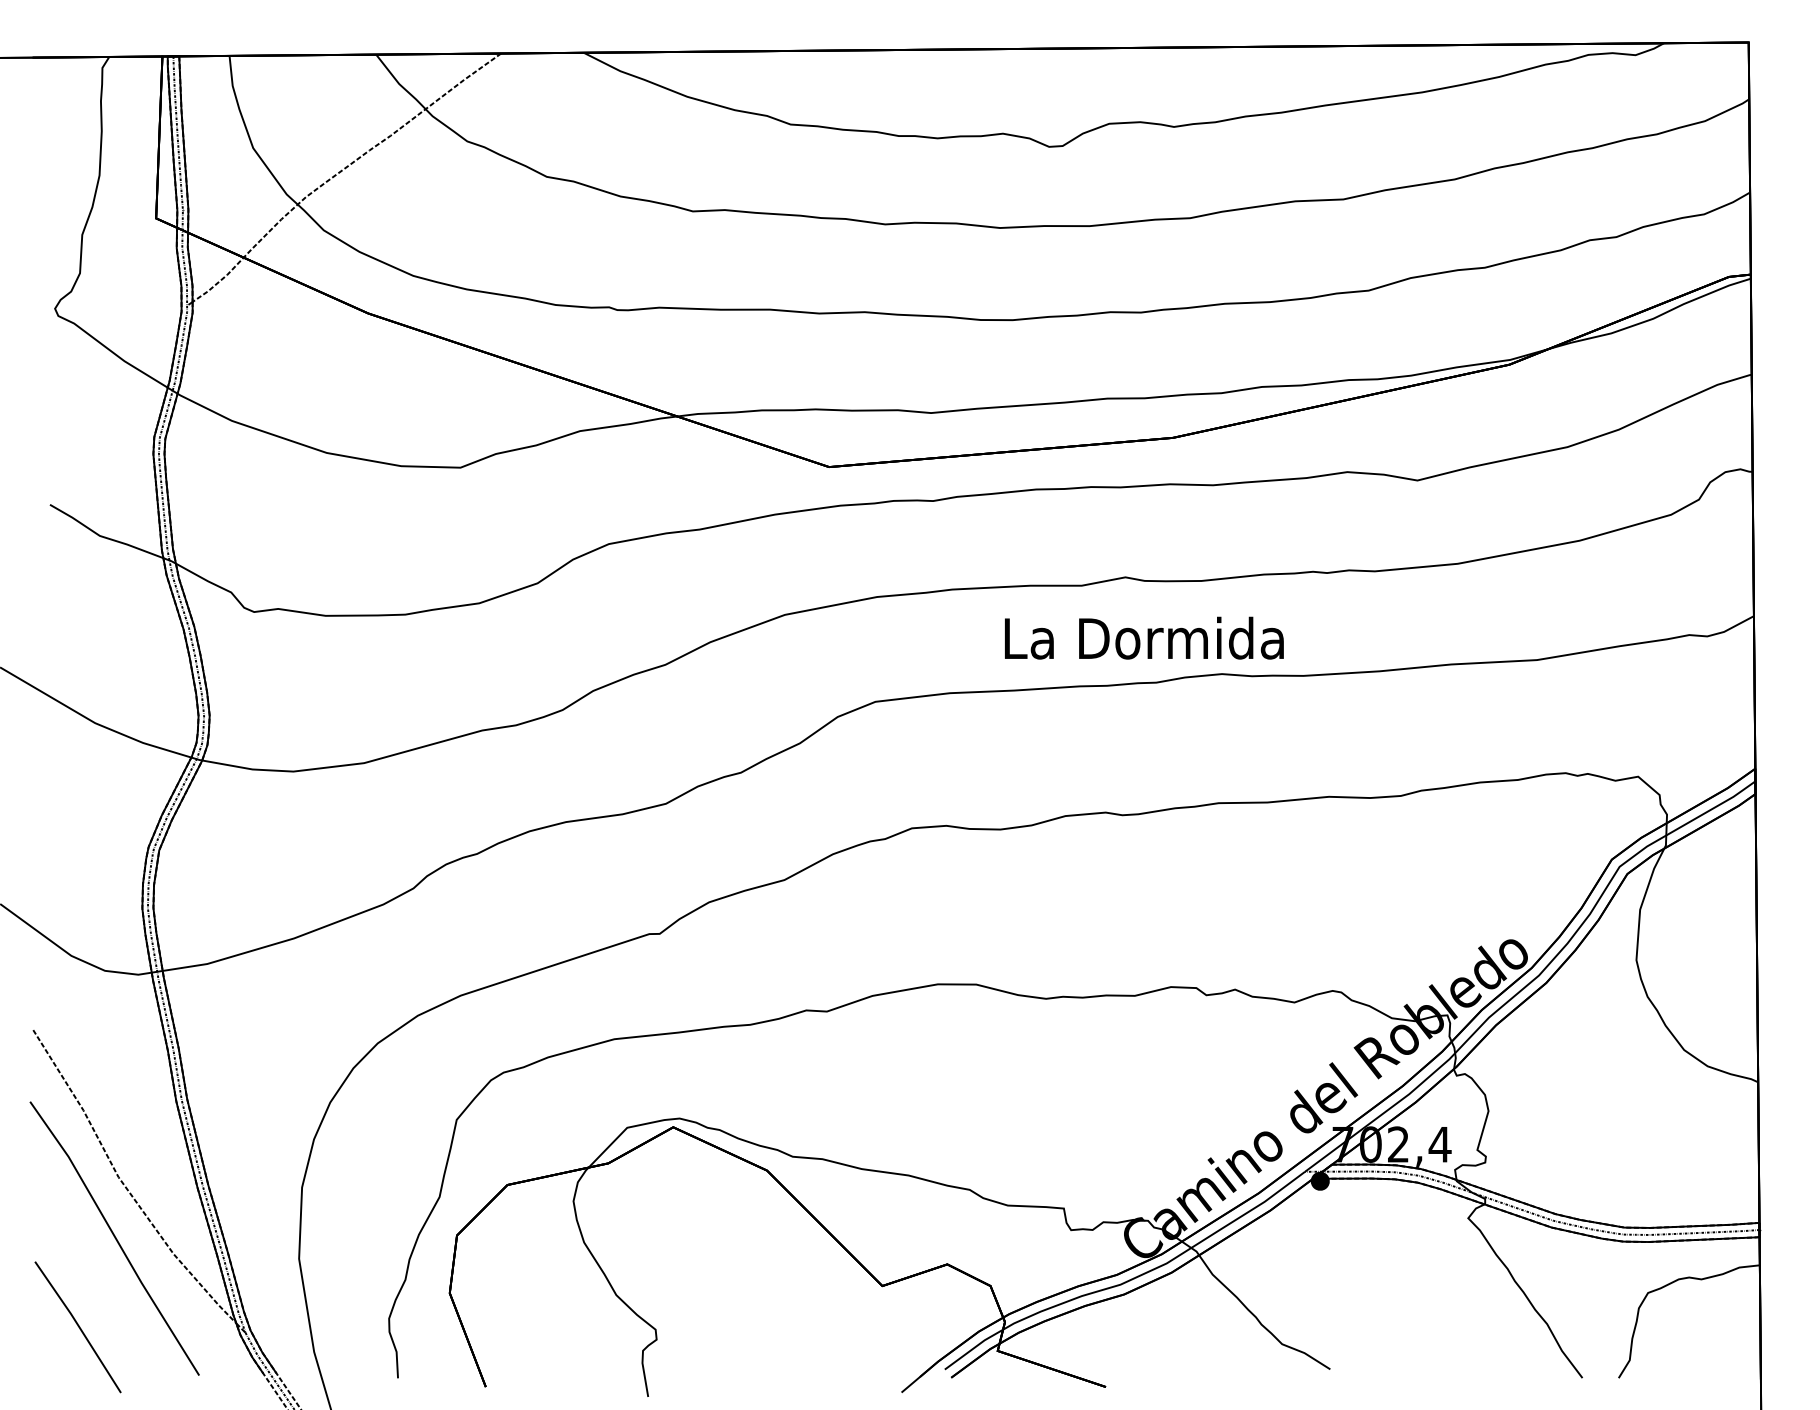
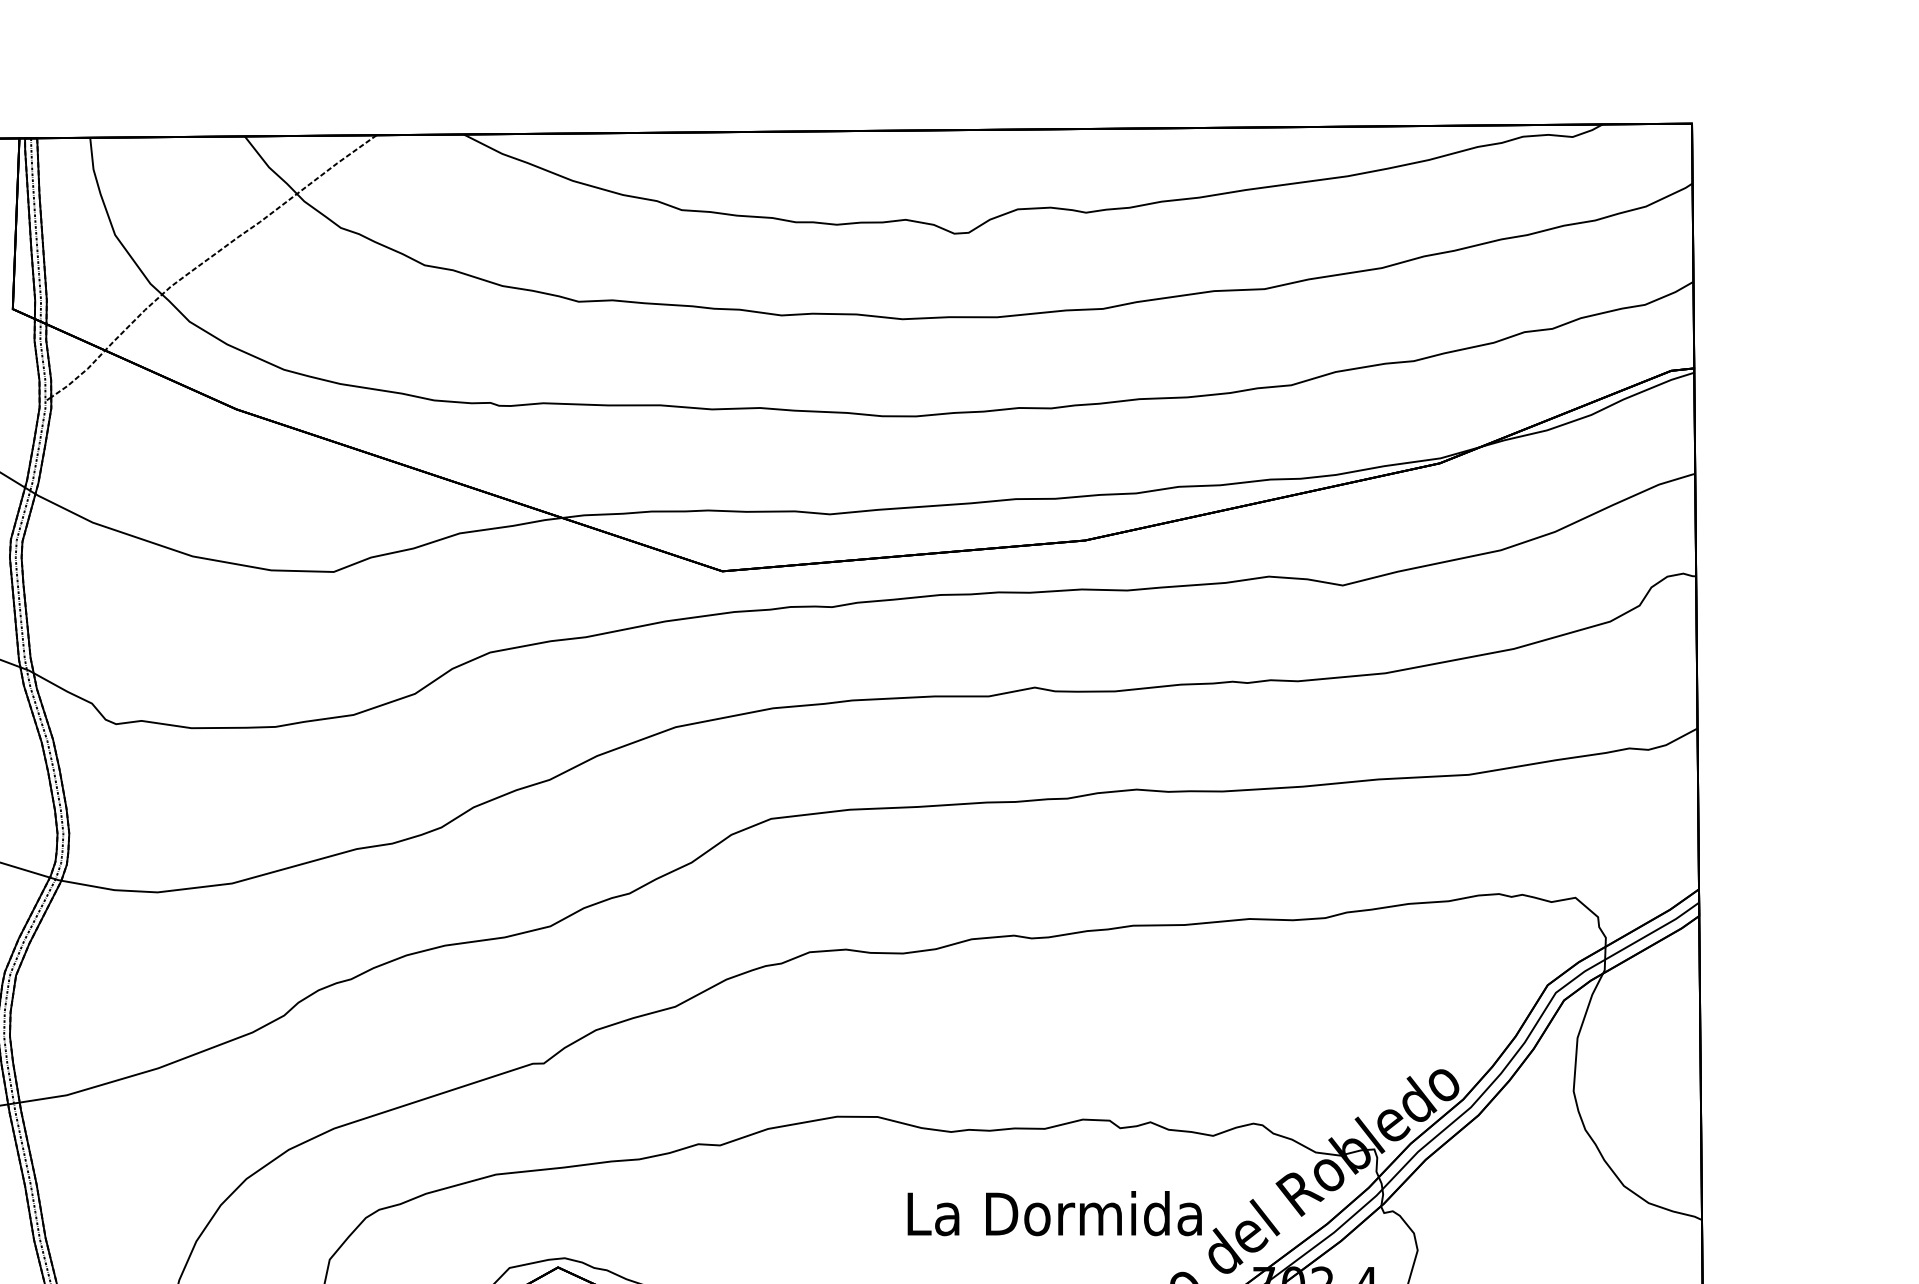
text: (1144, 637) -> (1054, 1212), moved

